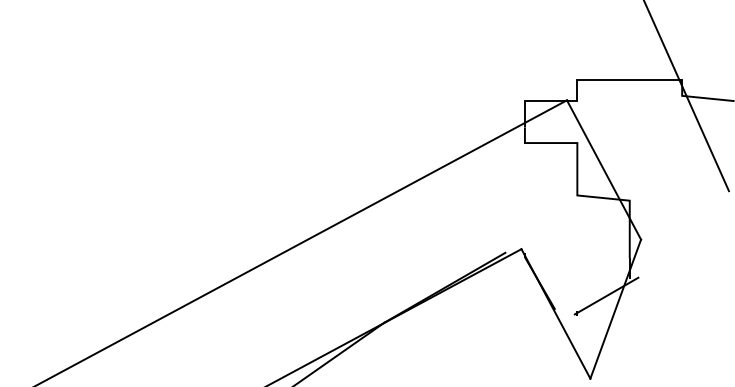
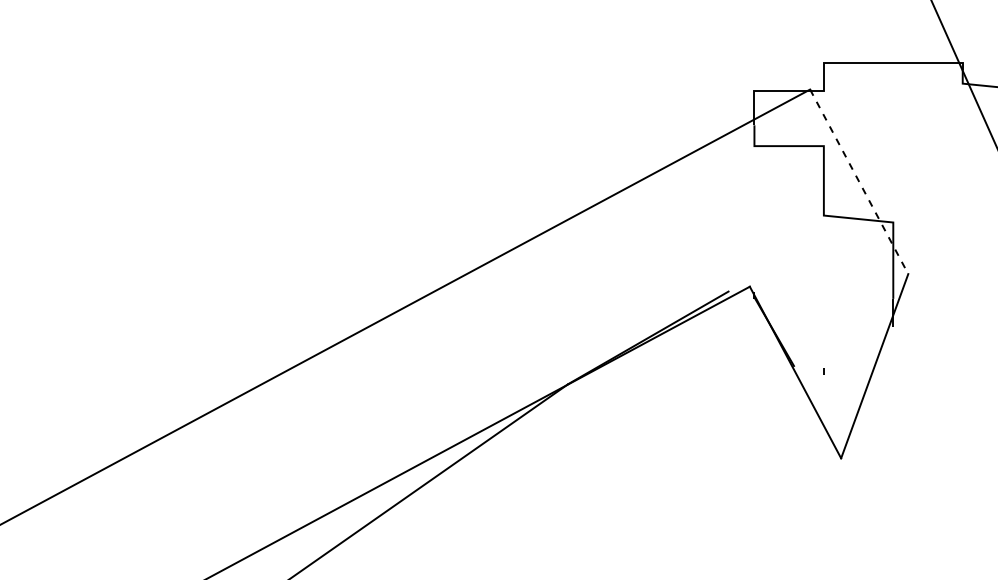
line: (604, 169) -> (859, 181), solid -> dashed
line: (606, 295) -> (862, 348), removed

